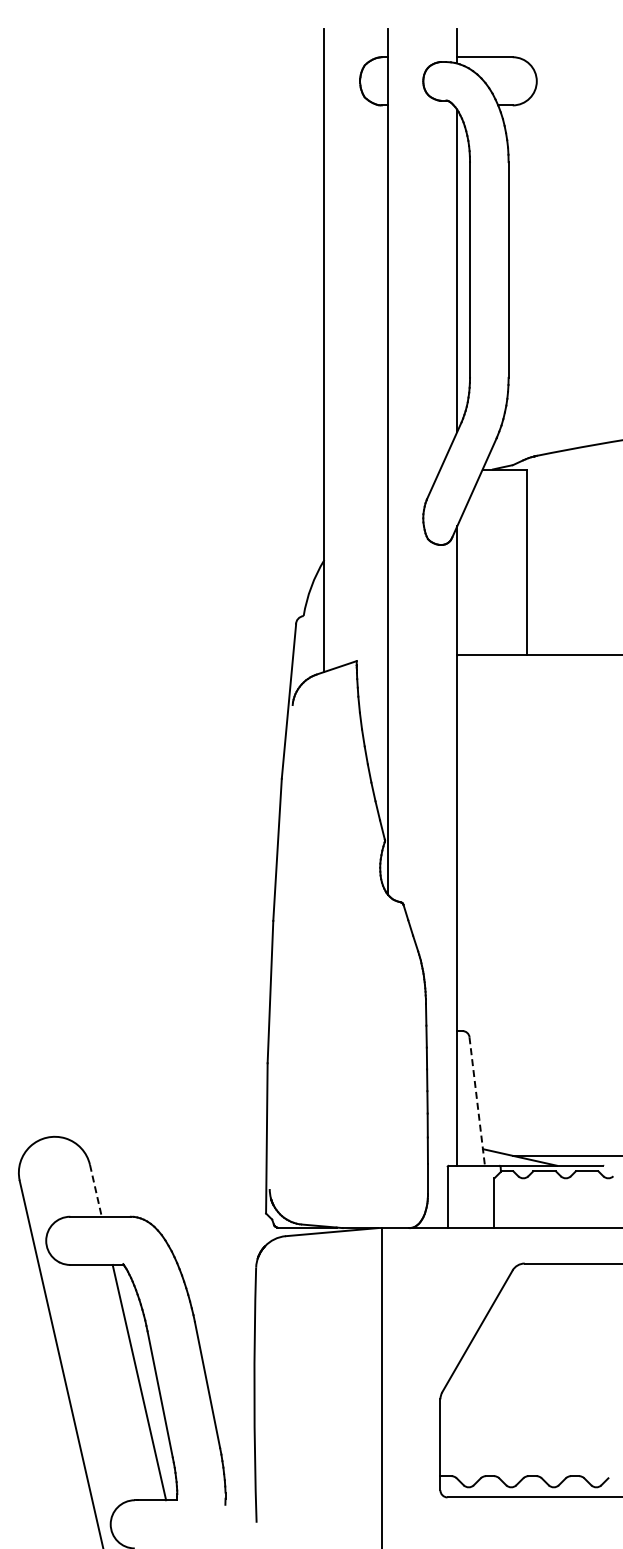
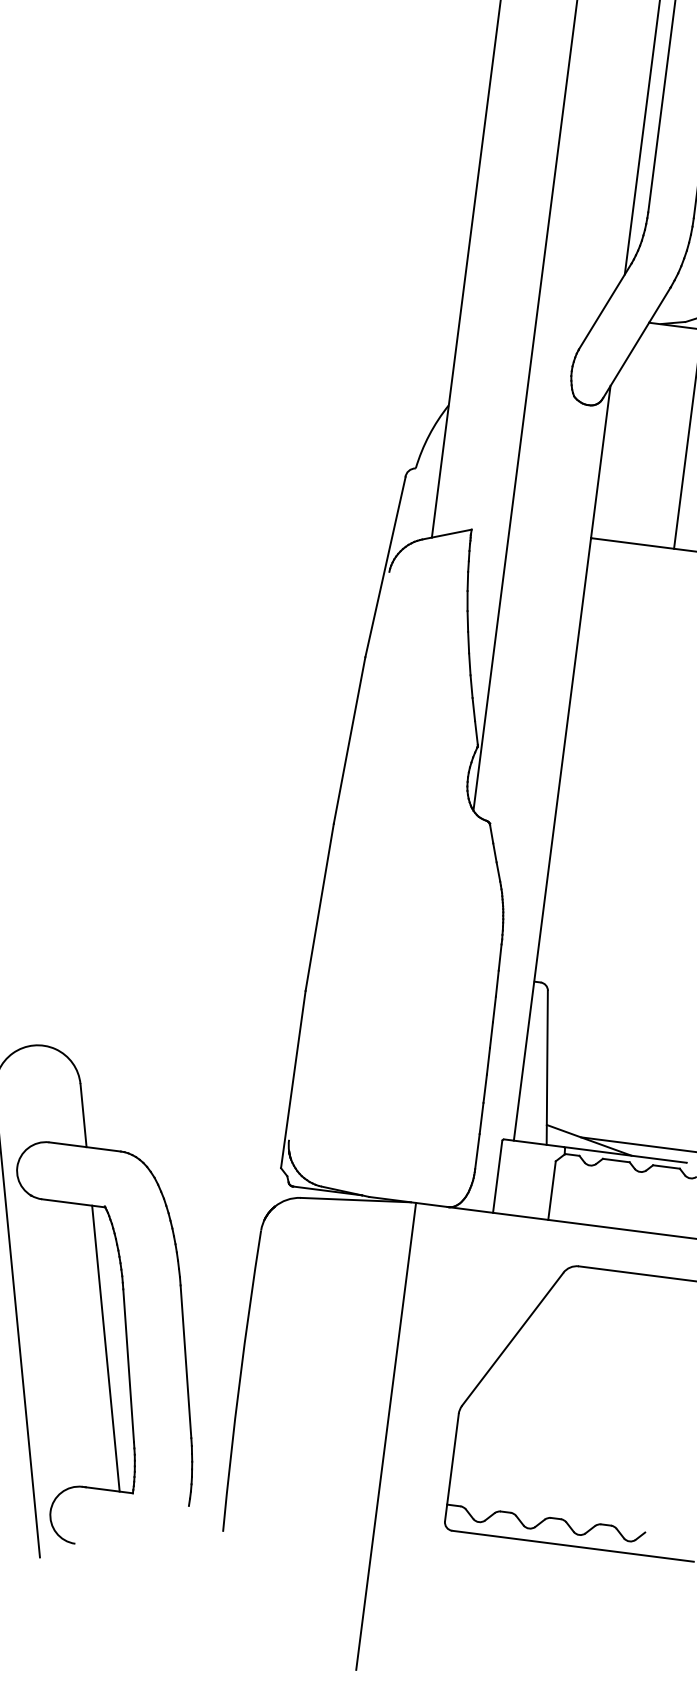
line: (477, 1101) -> (547, 1067), dashed -> solid
line: (95, 1190) -> (83, 1115), dashed -> solid

